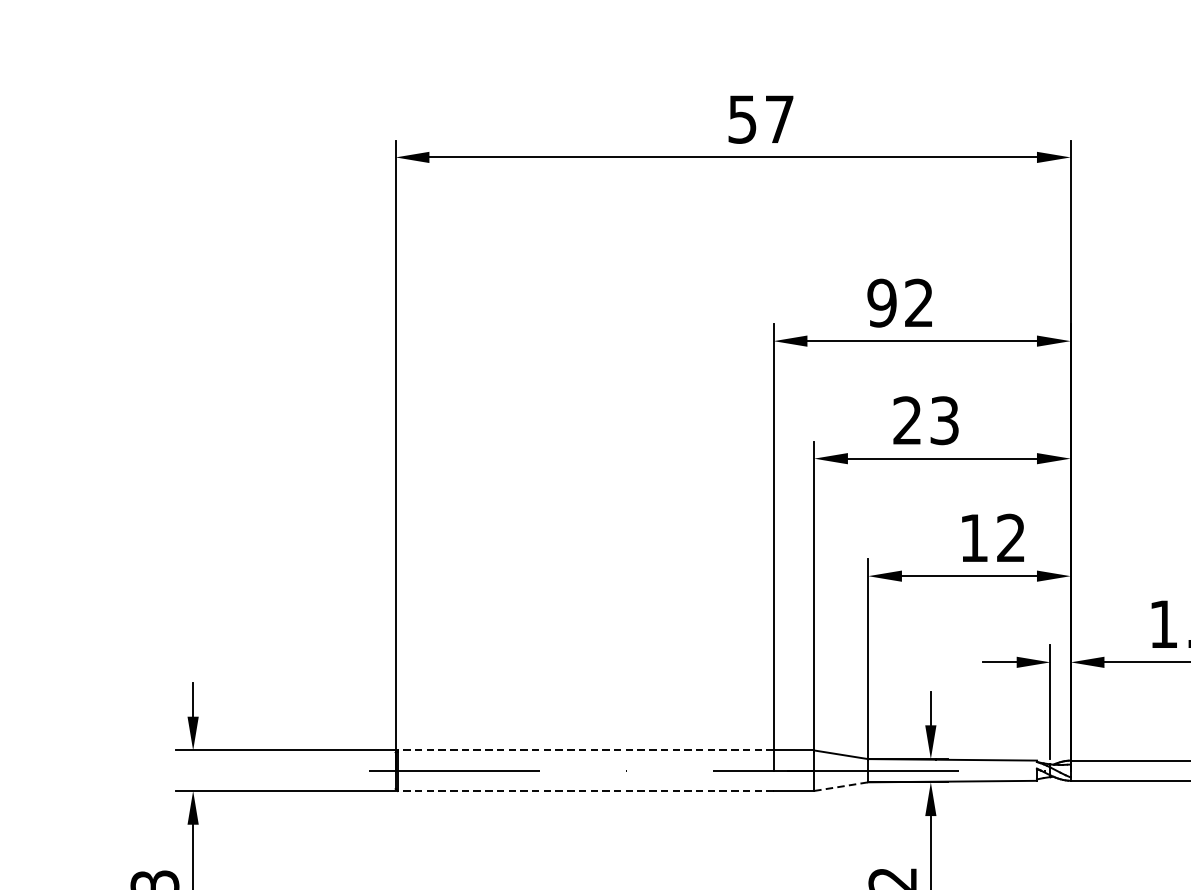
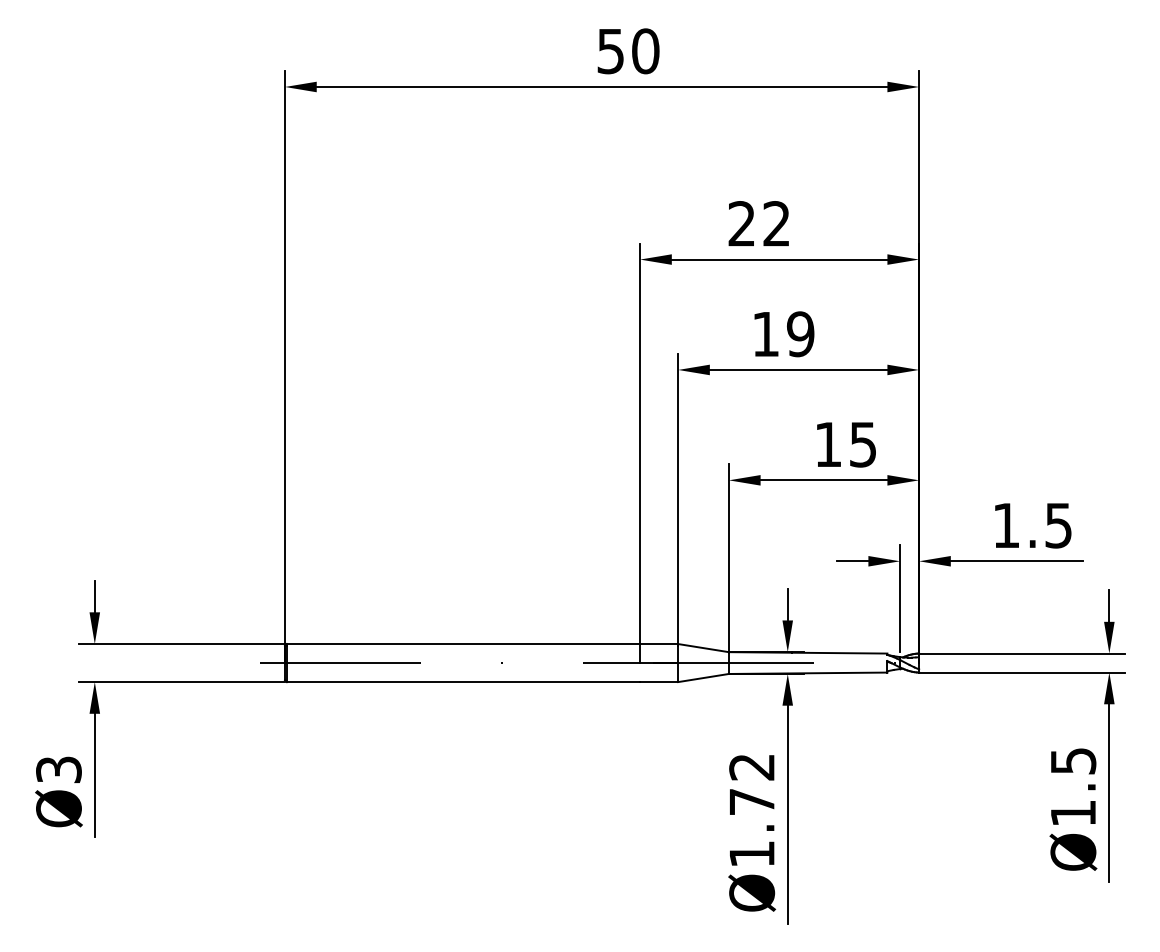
text: (779, 119) -> (645, 51), 57 -> 50
text: (881, 302) -> (741, 223), 92 -> 22
text: (926, 420) -> (783, 334), 23 -> 19
text: (1010, 538) -> (862, 444), 12 -> 15
line: (585, 750) -> (463, 644), dashed -> solid
line: (841, 787) -> (703, 678), dashed -> solid
line: (585, 791) -> (463, 682), dashed -> solid

